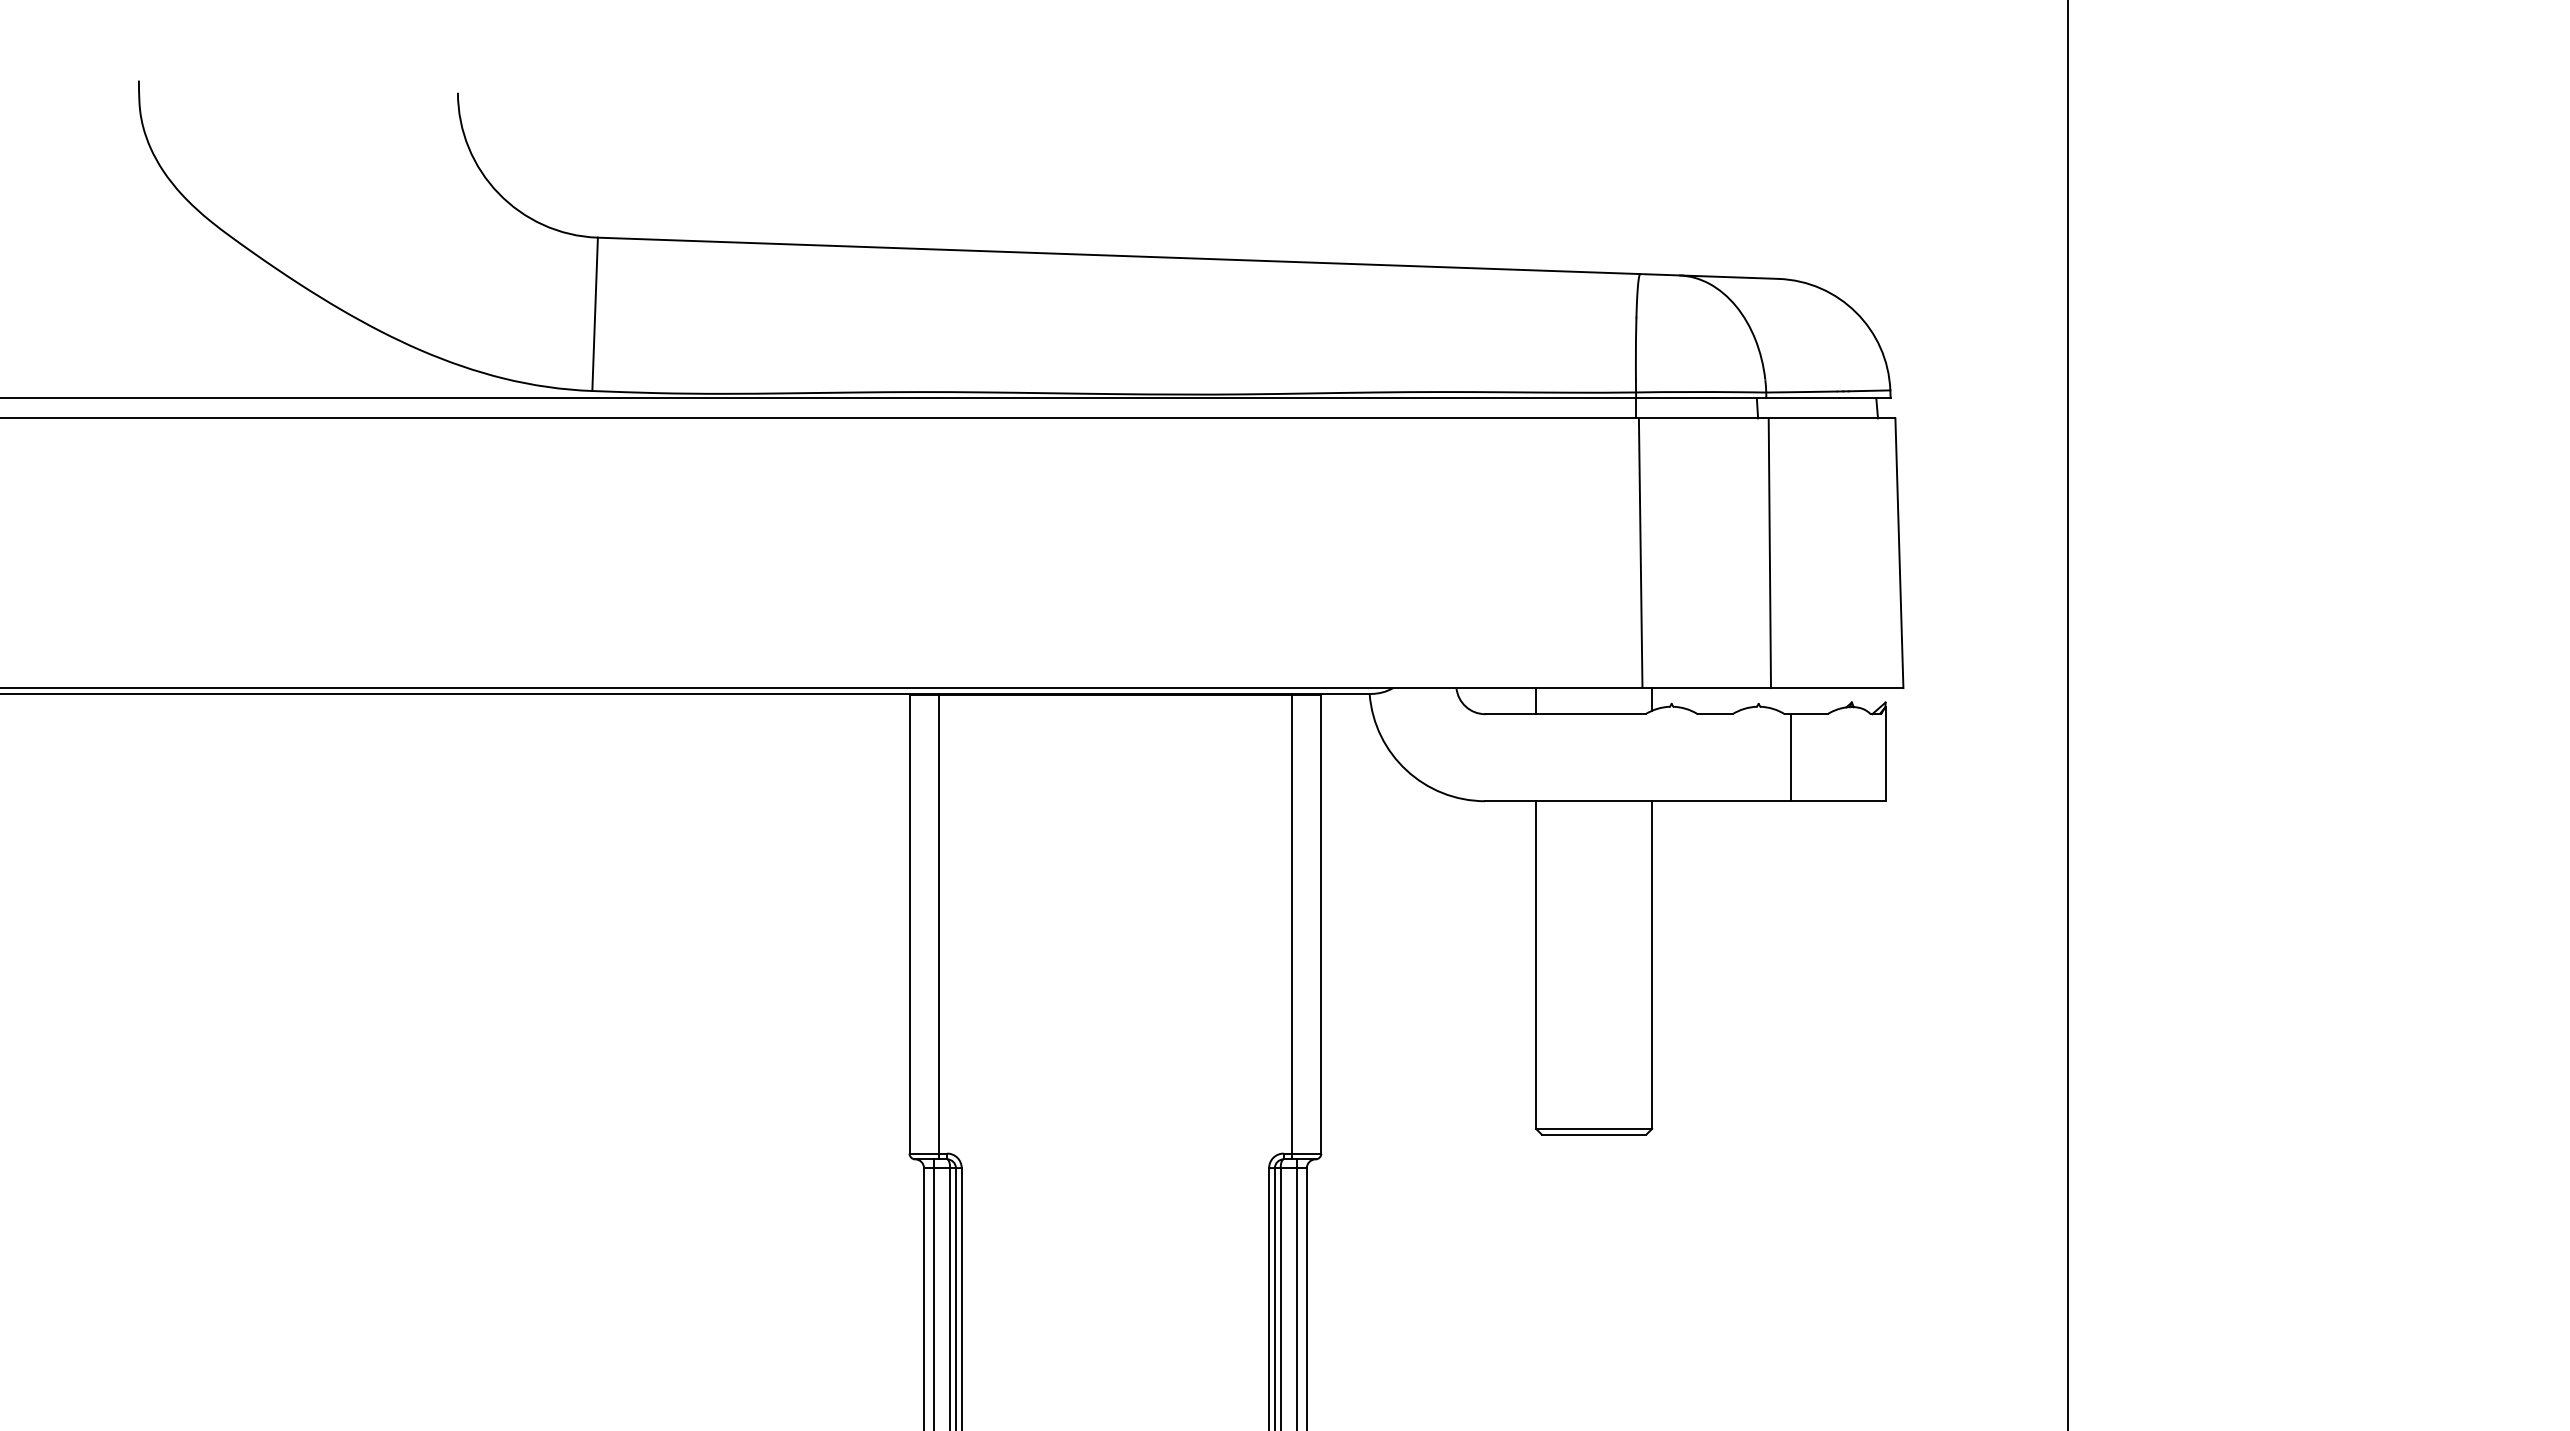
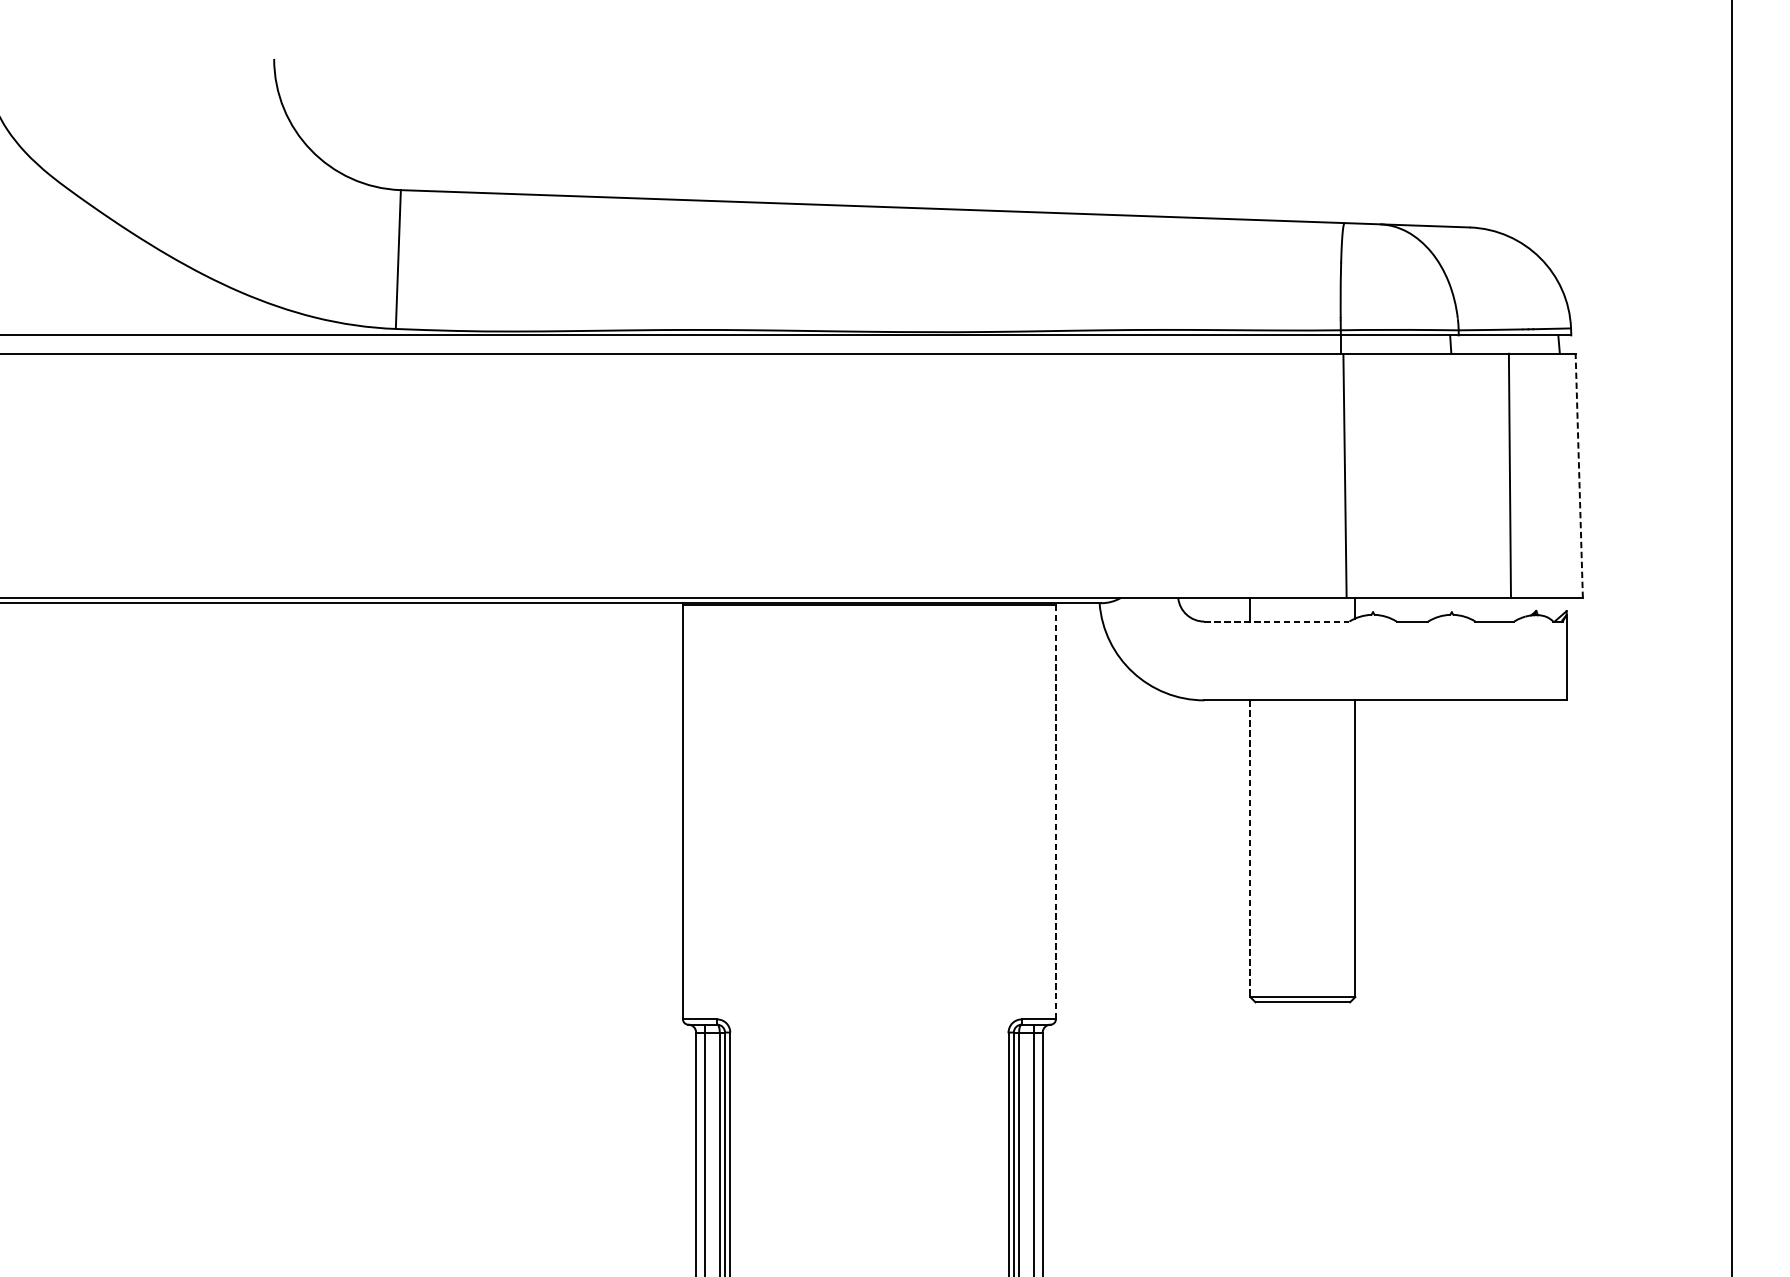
line: (1769, 553) -> (1509, 476), moved
line: (1899, 553) -> (1579, 476), solid -> dashed
line: (1565, 714) -> (1276, 621), solid -> dashed
line: (1791, 757) -> (1481, 660), removed
line: (1321, 923) -> (1056, 811), solid -> dashed
line: (938, 926) -> (709, 813), removed
line: (1292, 926) -> (1029, 813), removed
line: (1536, 965) -> (1250, 849), solid -> dashed

